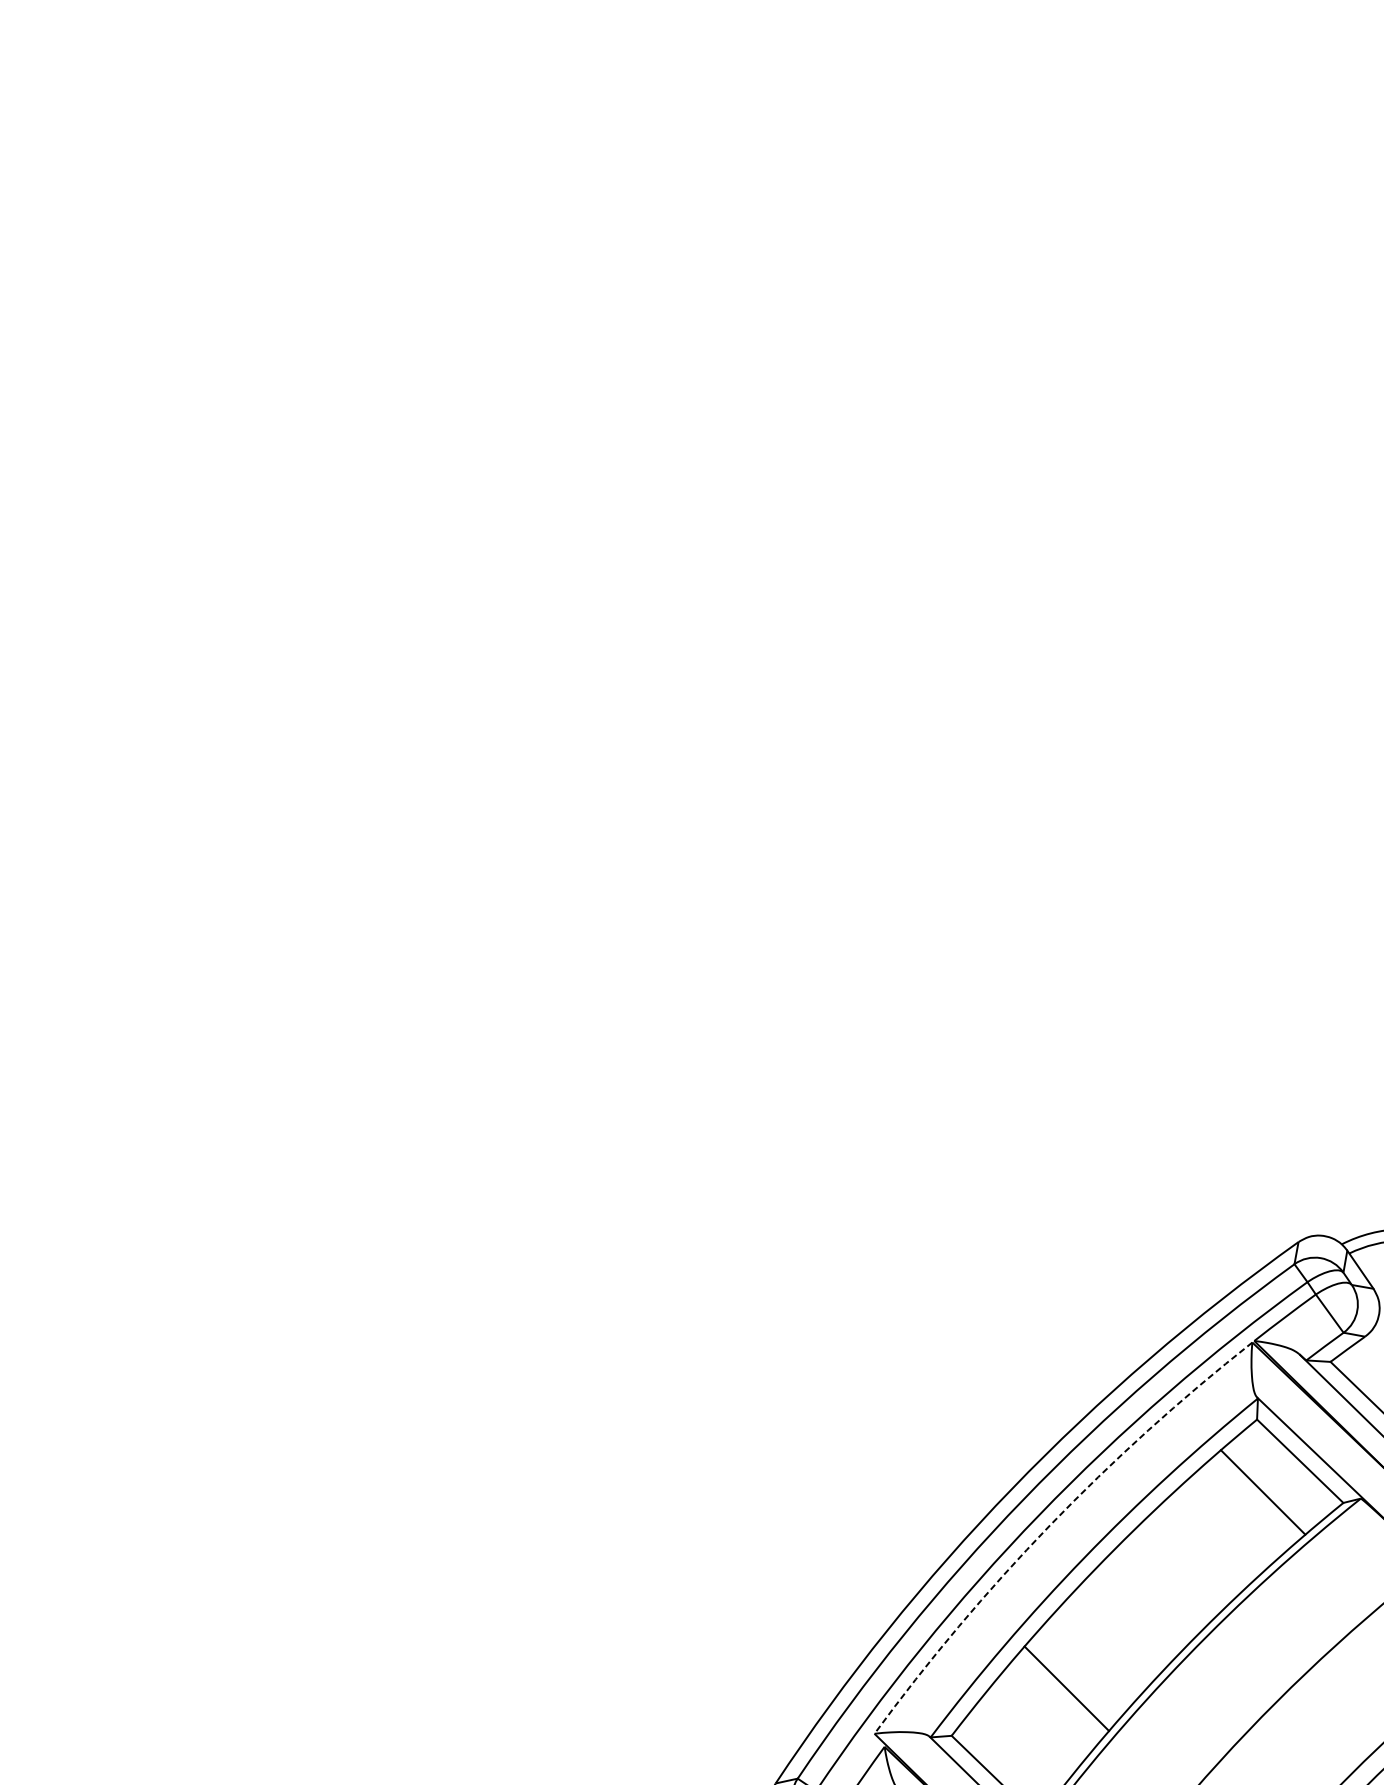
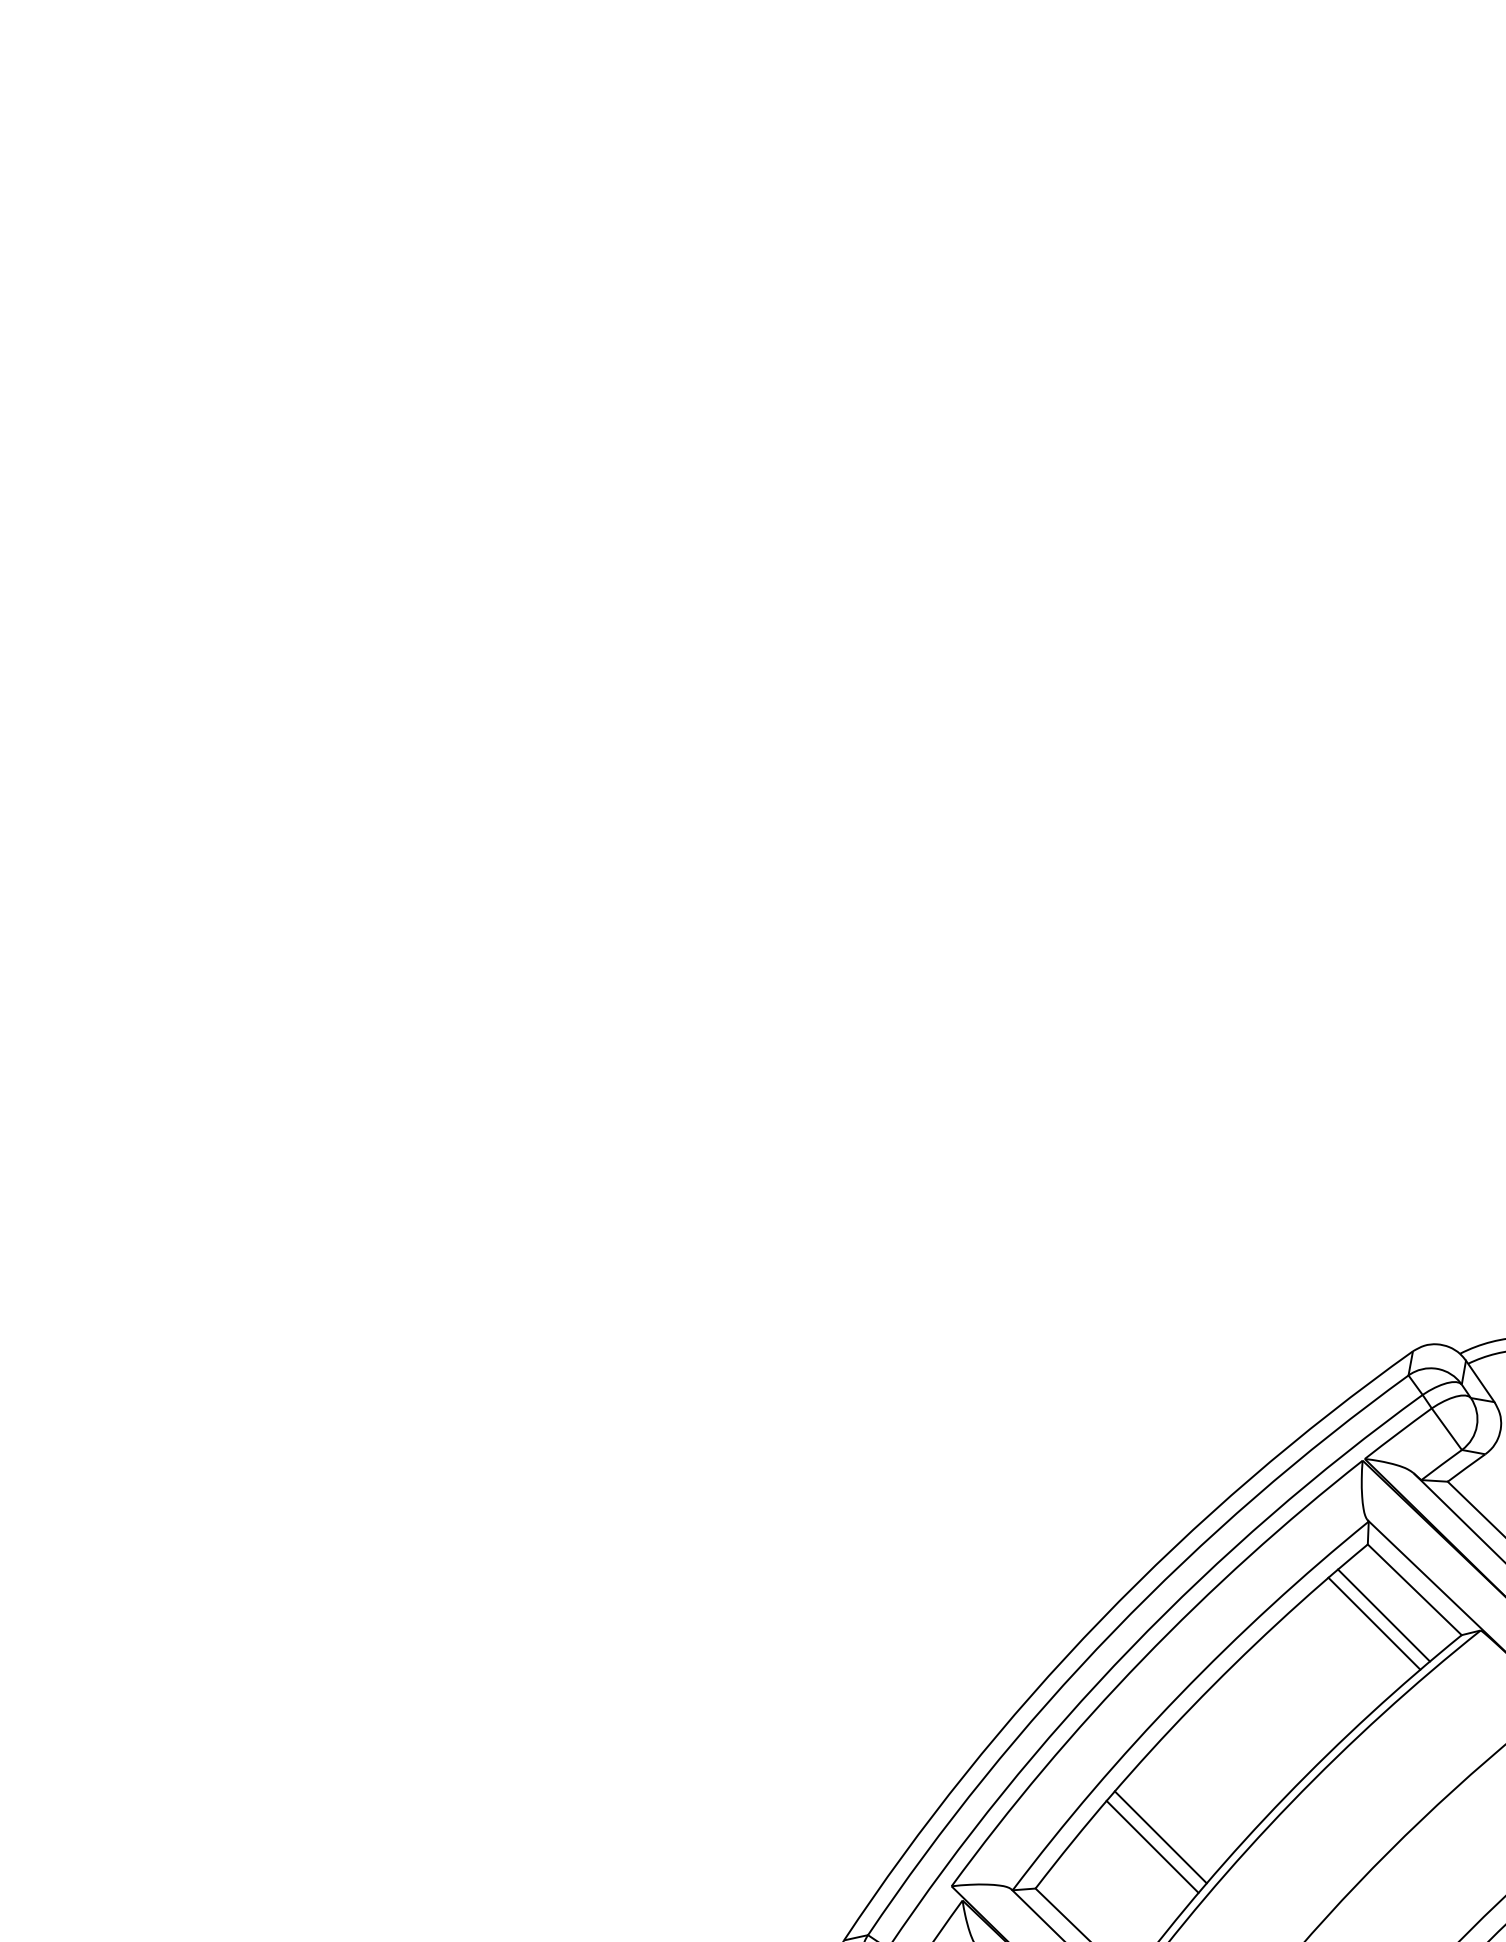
line: (1271, 1484) -> (1383, 1615), added
arc: (1049, 1525) -> (1142, 1659), dashed -> solid
line: (1059, 1697) -> (1152, 1846), added

